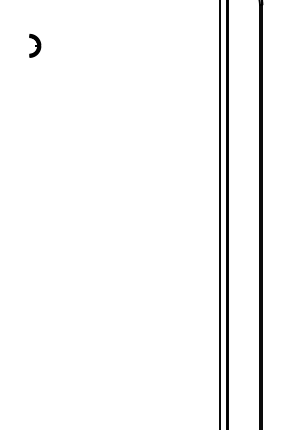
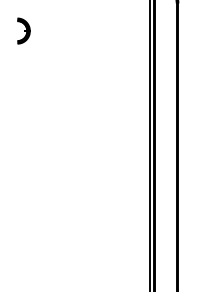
part: (34, 45) -> (23, 30), size x1.67

